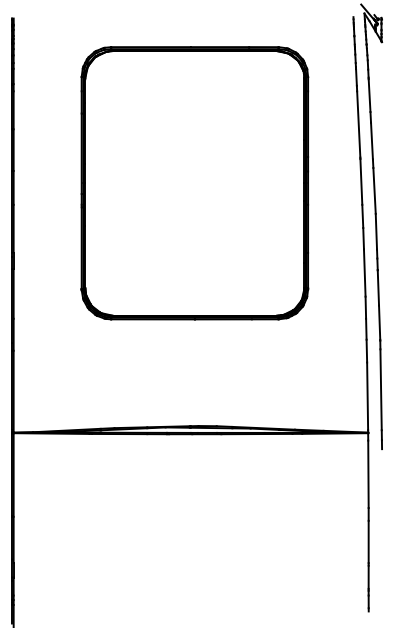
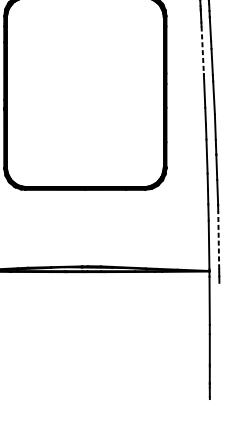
line: (358, 124) -> (202, 50), solid -> dashed
line: (381, 389) -> (219, 240), solid -> dashed

